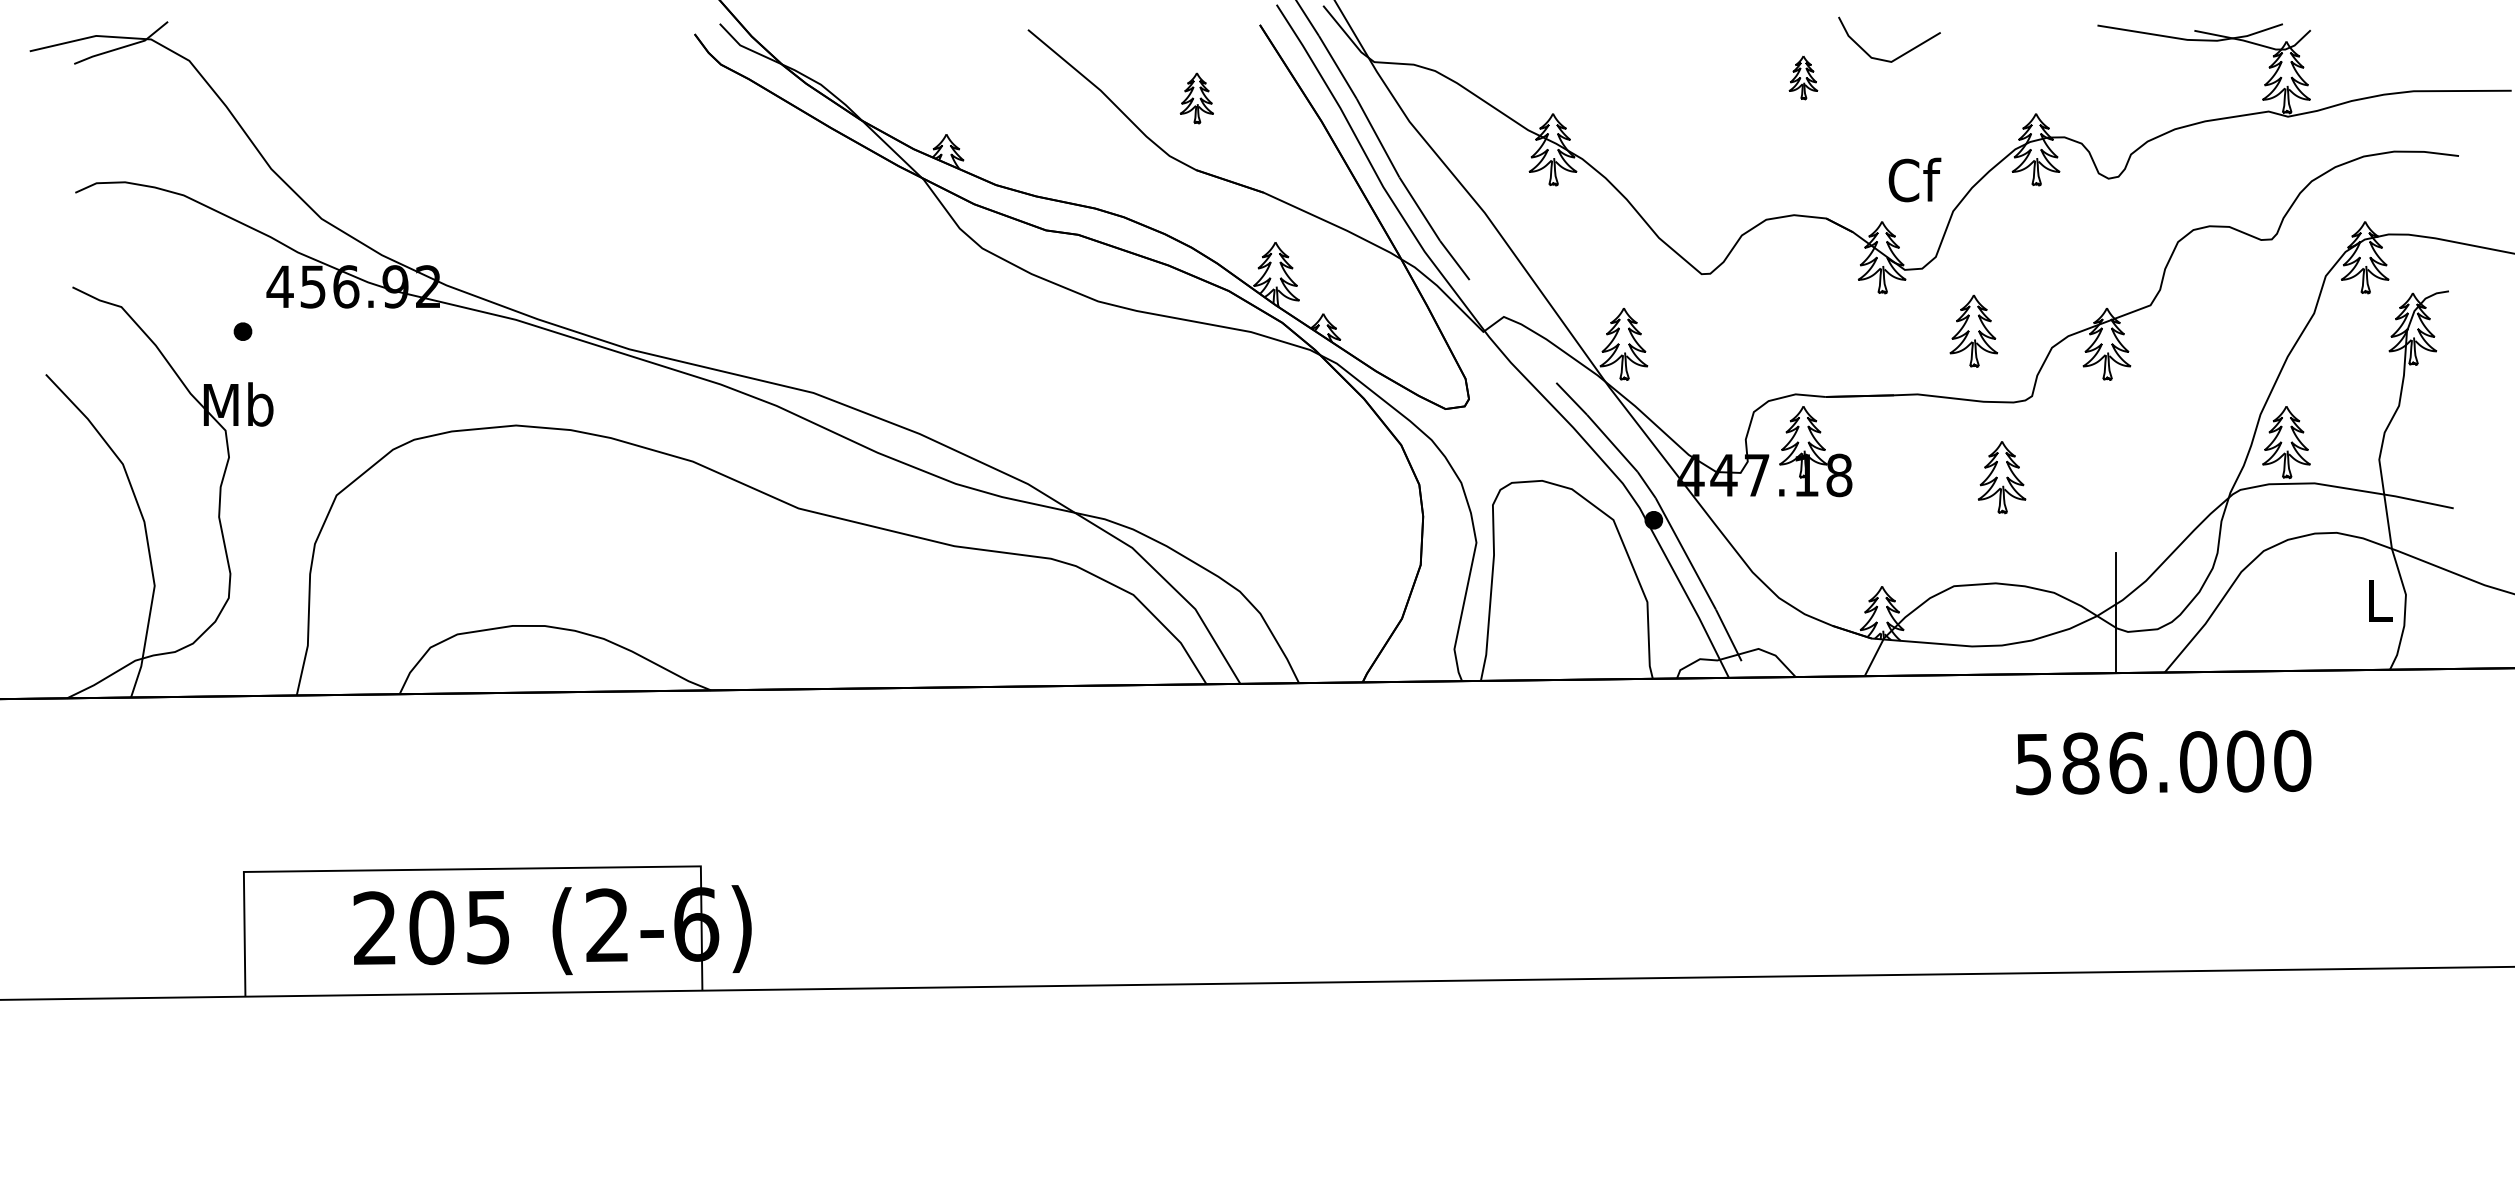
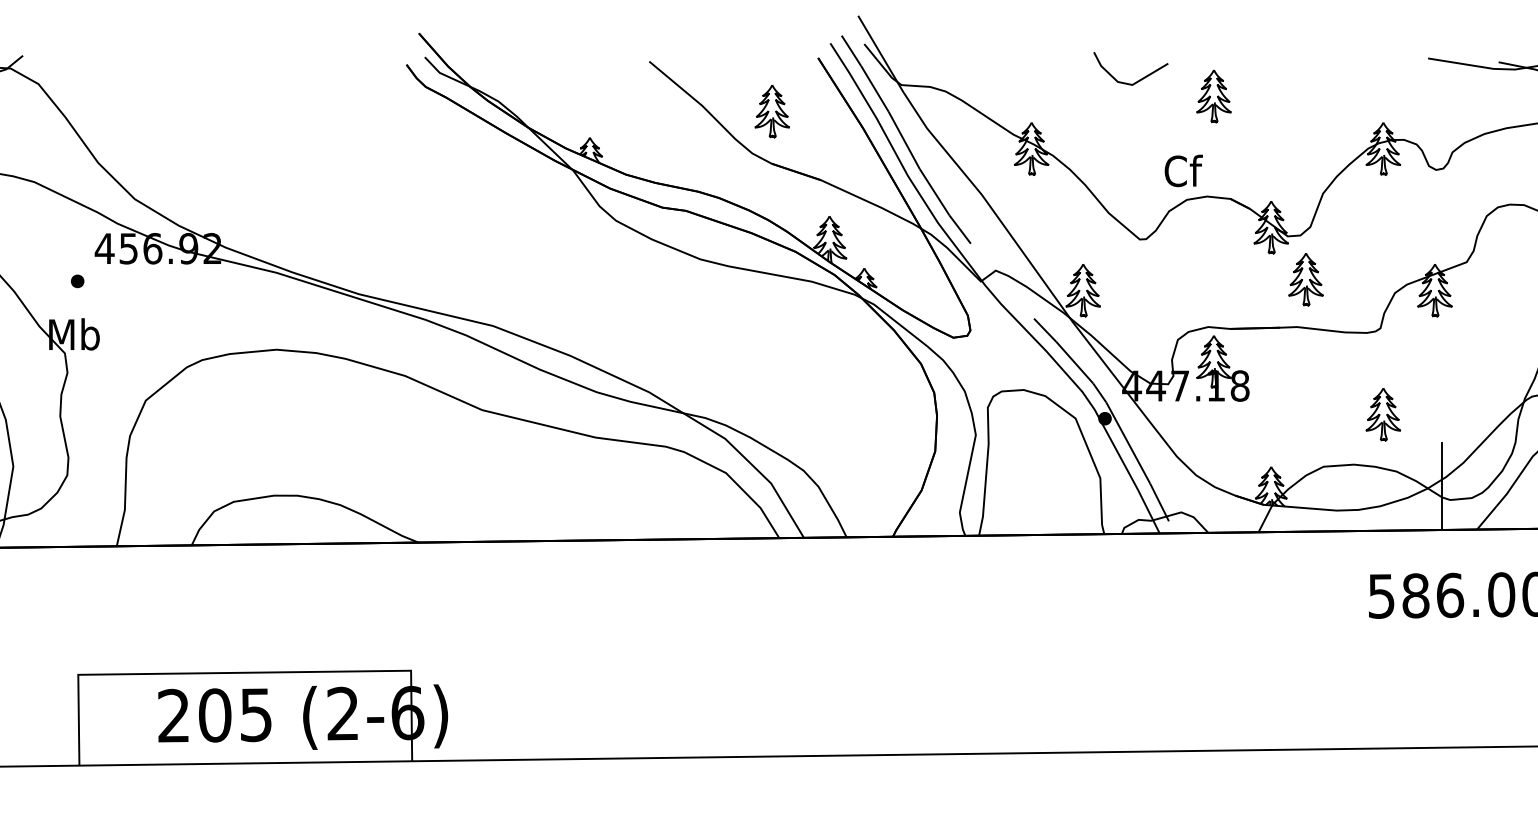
line: (1901, 54) -> (1139, 79), moved
part: (1803, 77) -> (1214, 96), size x1.67
part: (1196, 98) -> (771, 111), size x1.43
text: (1914, 179) -> (1183, 170), moved
part: (1973, 330) -> (1305, 279), moved
part: (2001, 477) -> (1382, 414), moved

